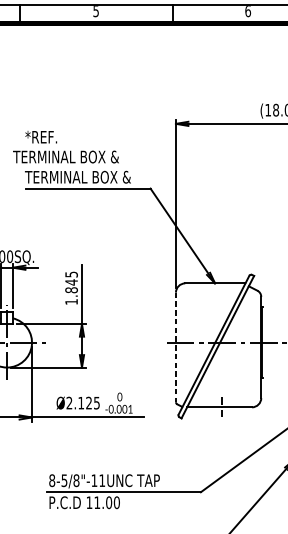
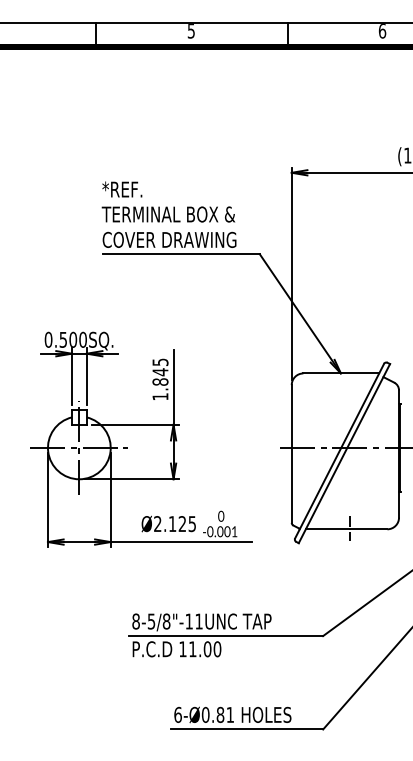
text: (66, 157) -> (168, 214), moved
text: (77, 176) -> (168, 239), TERMINAL BOX & -> COVER DRAWING
line: (175, 347) -> (291, 454), dashed -> solid

